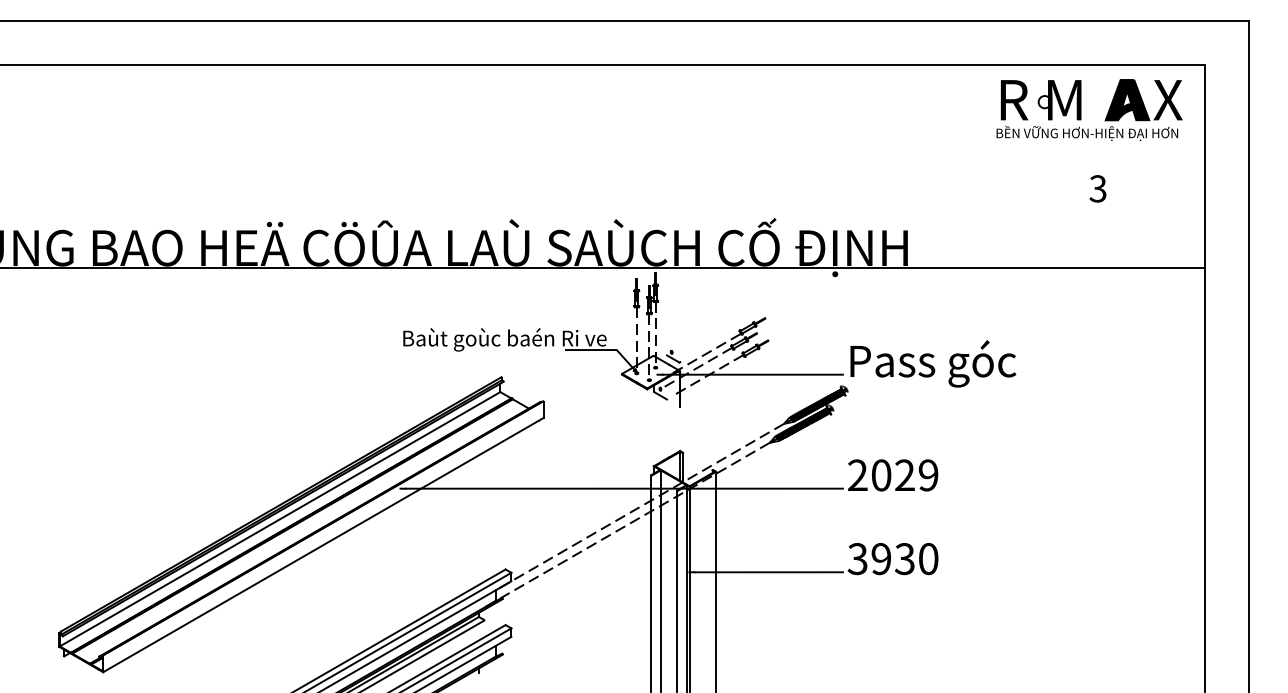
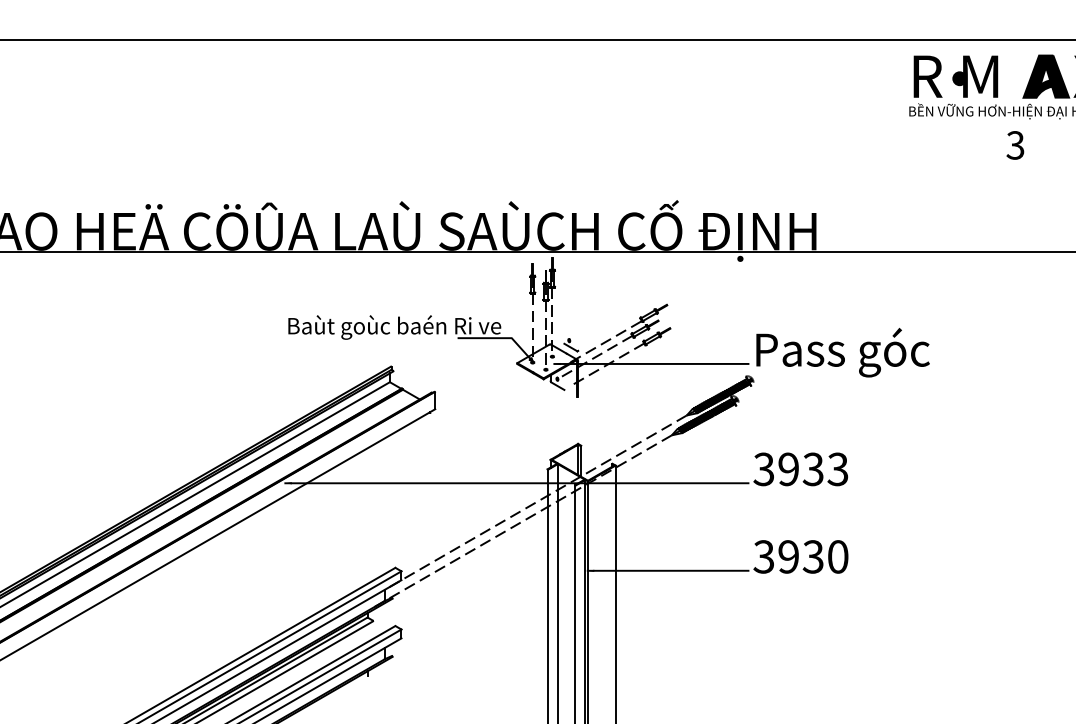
fill: (1044, 102) -> (959, 79), added
text: (1097, 188) -> (1014, 145), moved
text: (892, 475) -> (800, 469), 2029 -> 3933

